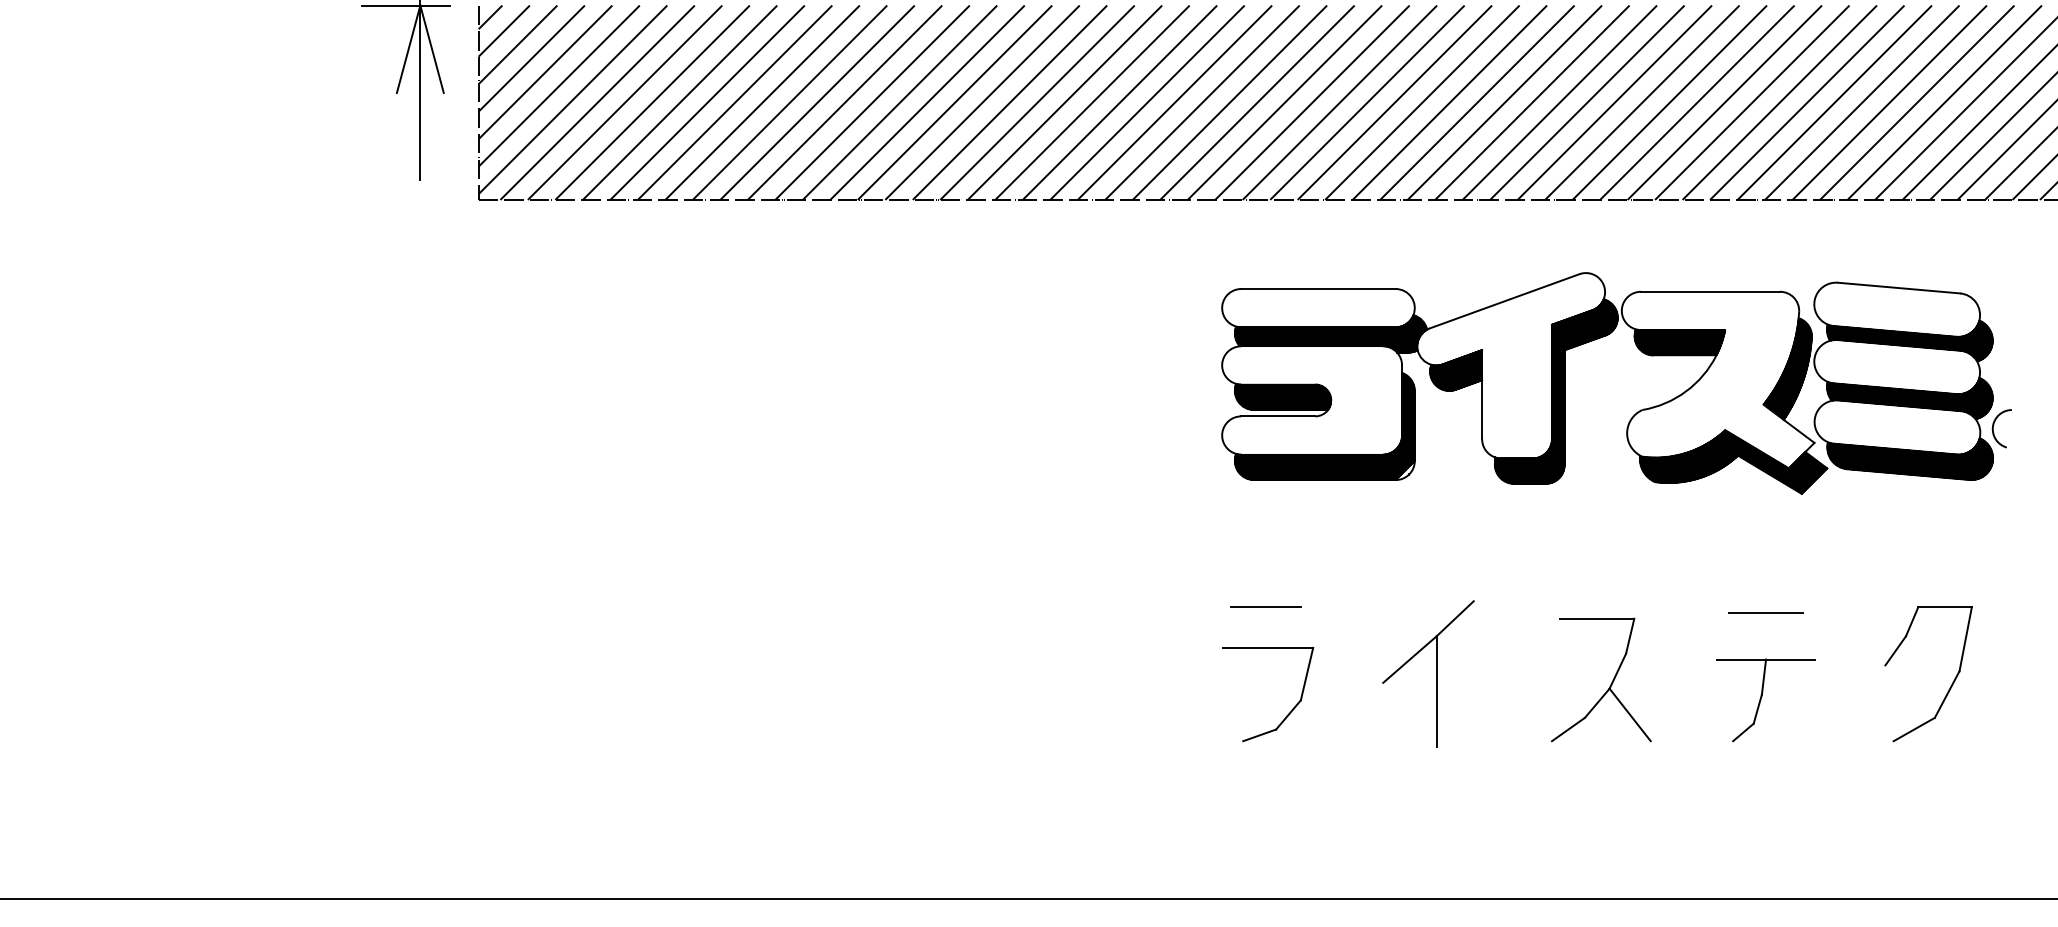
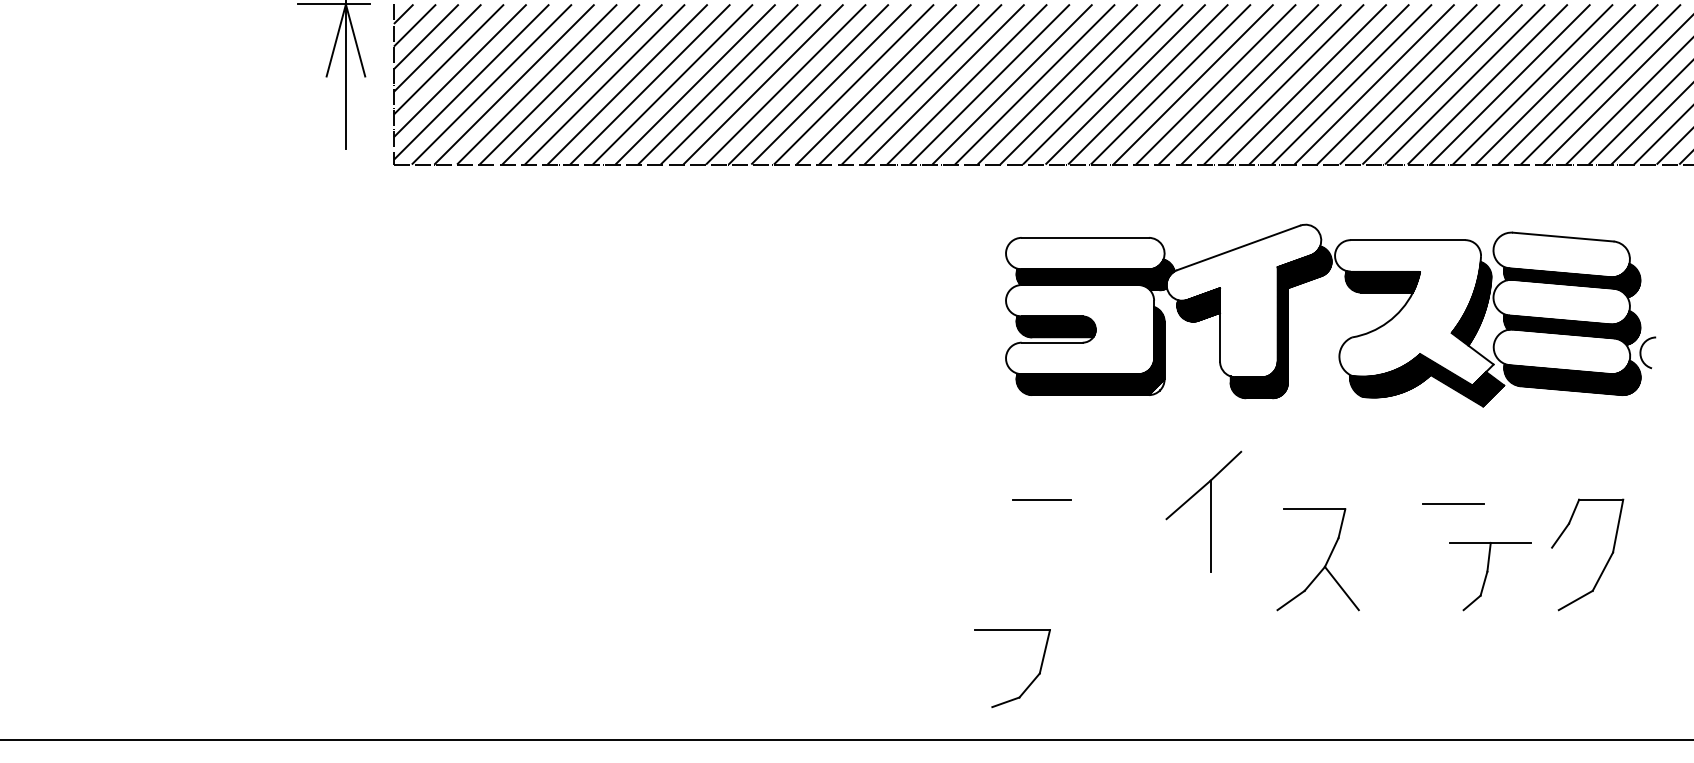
part: (1436, 673) -> (1210, 511), moved
part: (1765, 700) -> (1490, 576), moved
part: (1289, 711) -> (1030, 682), moved

